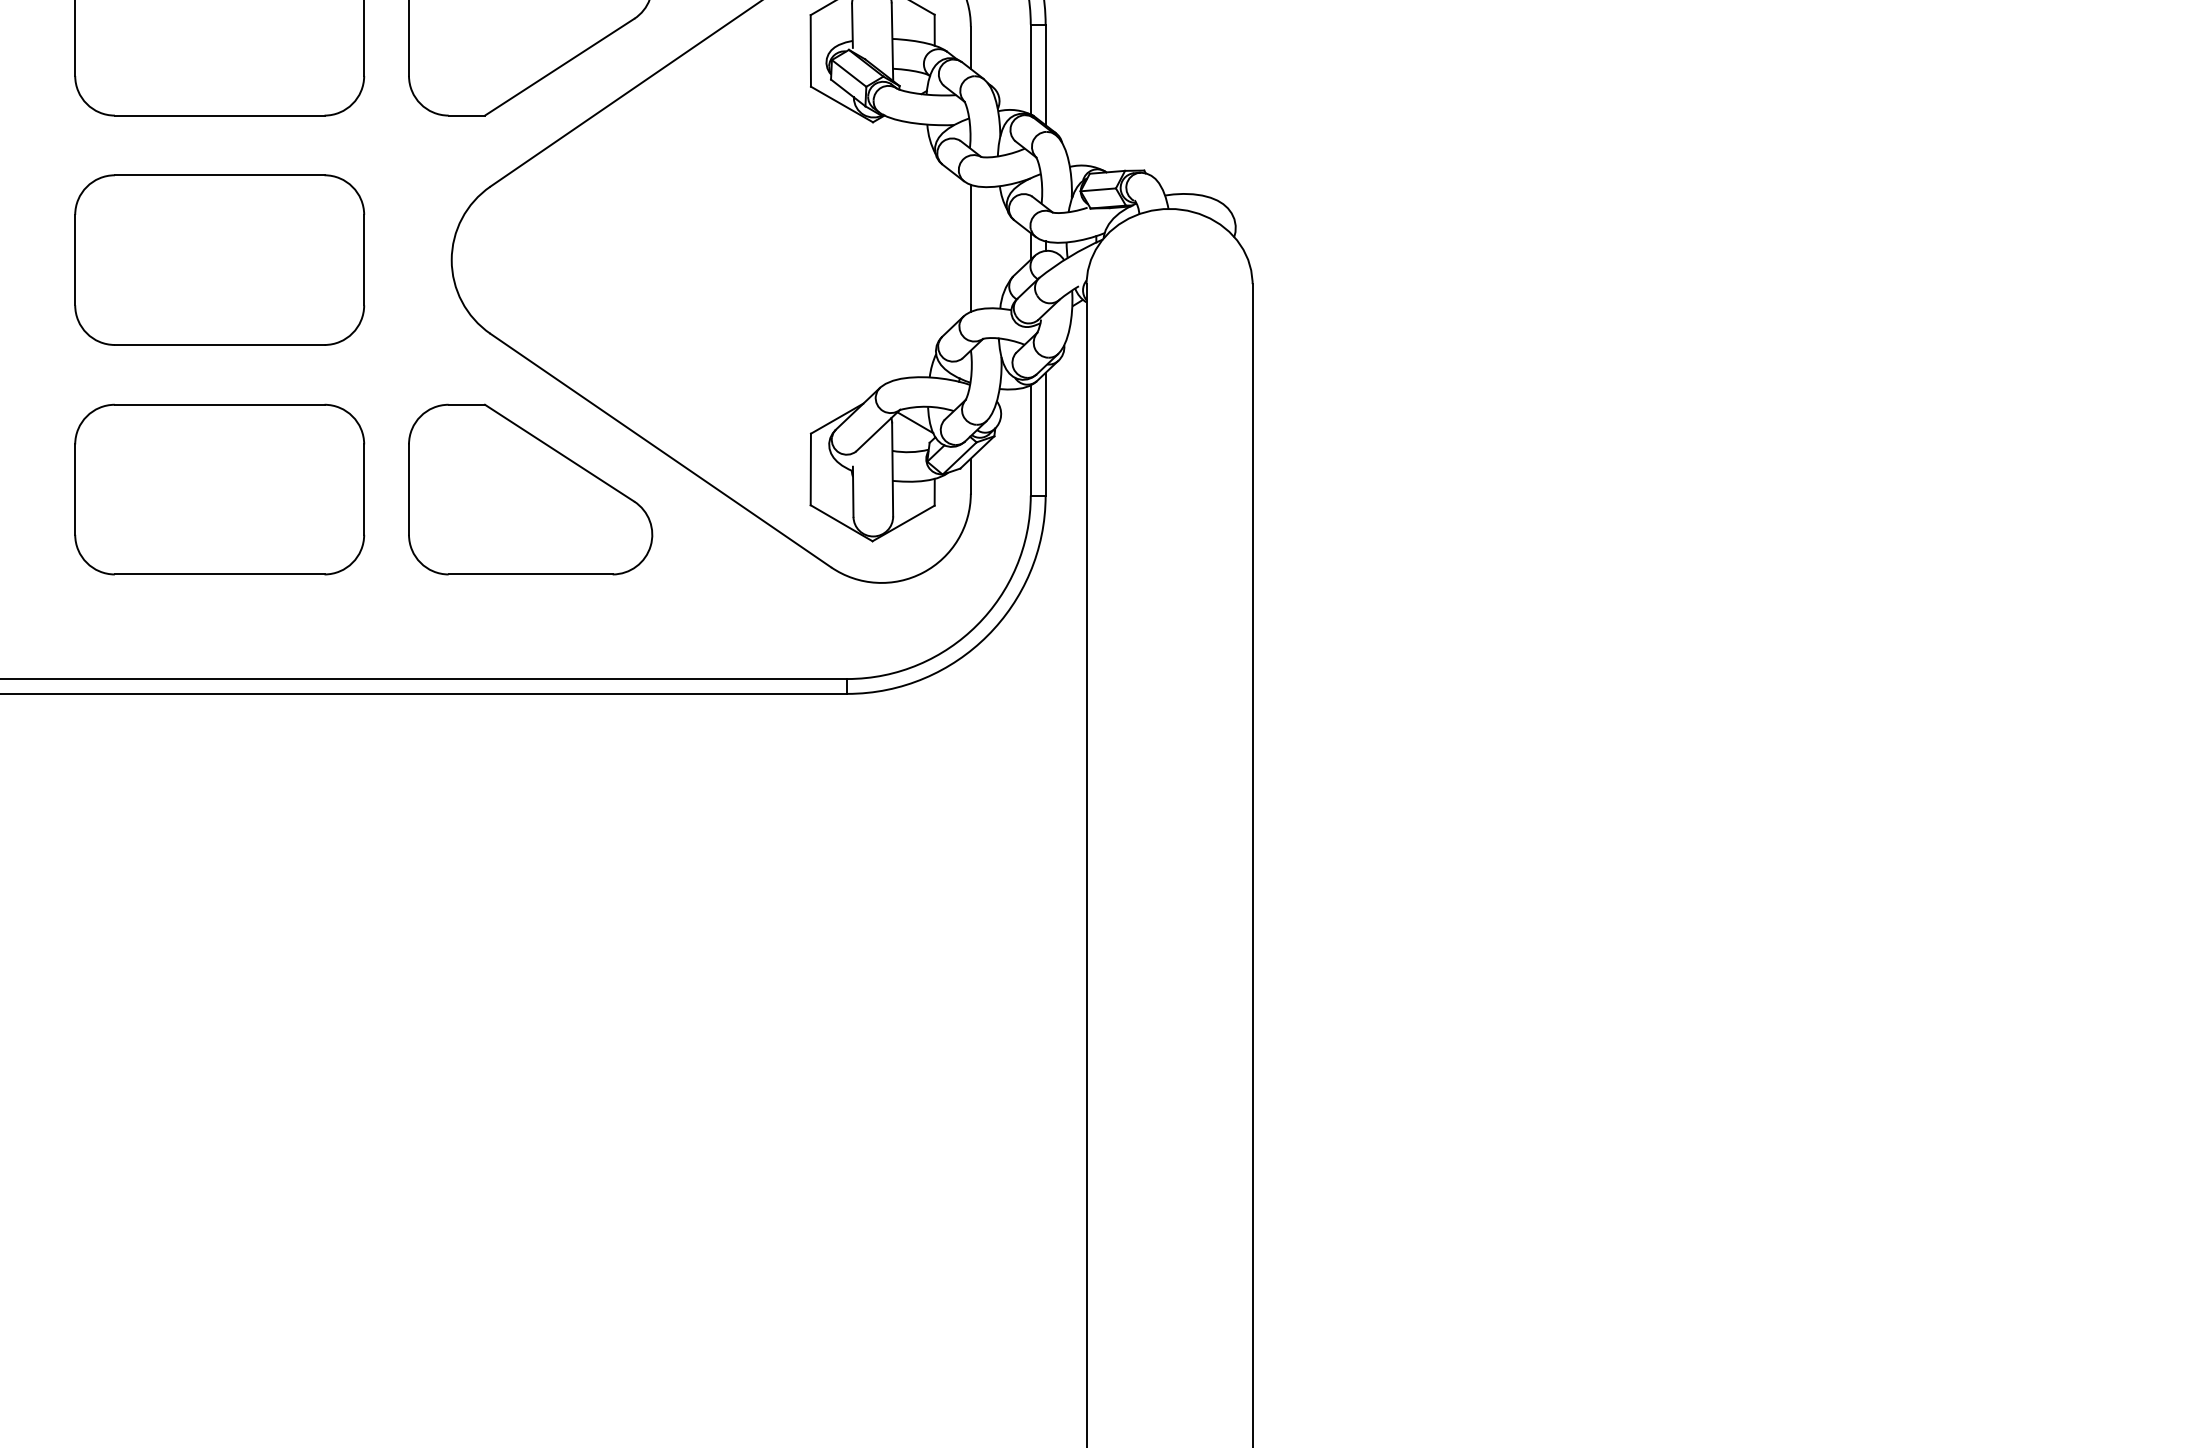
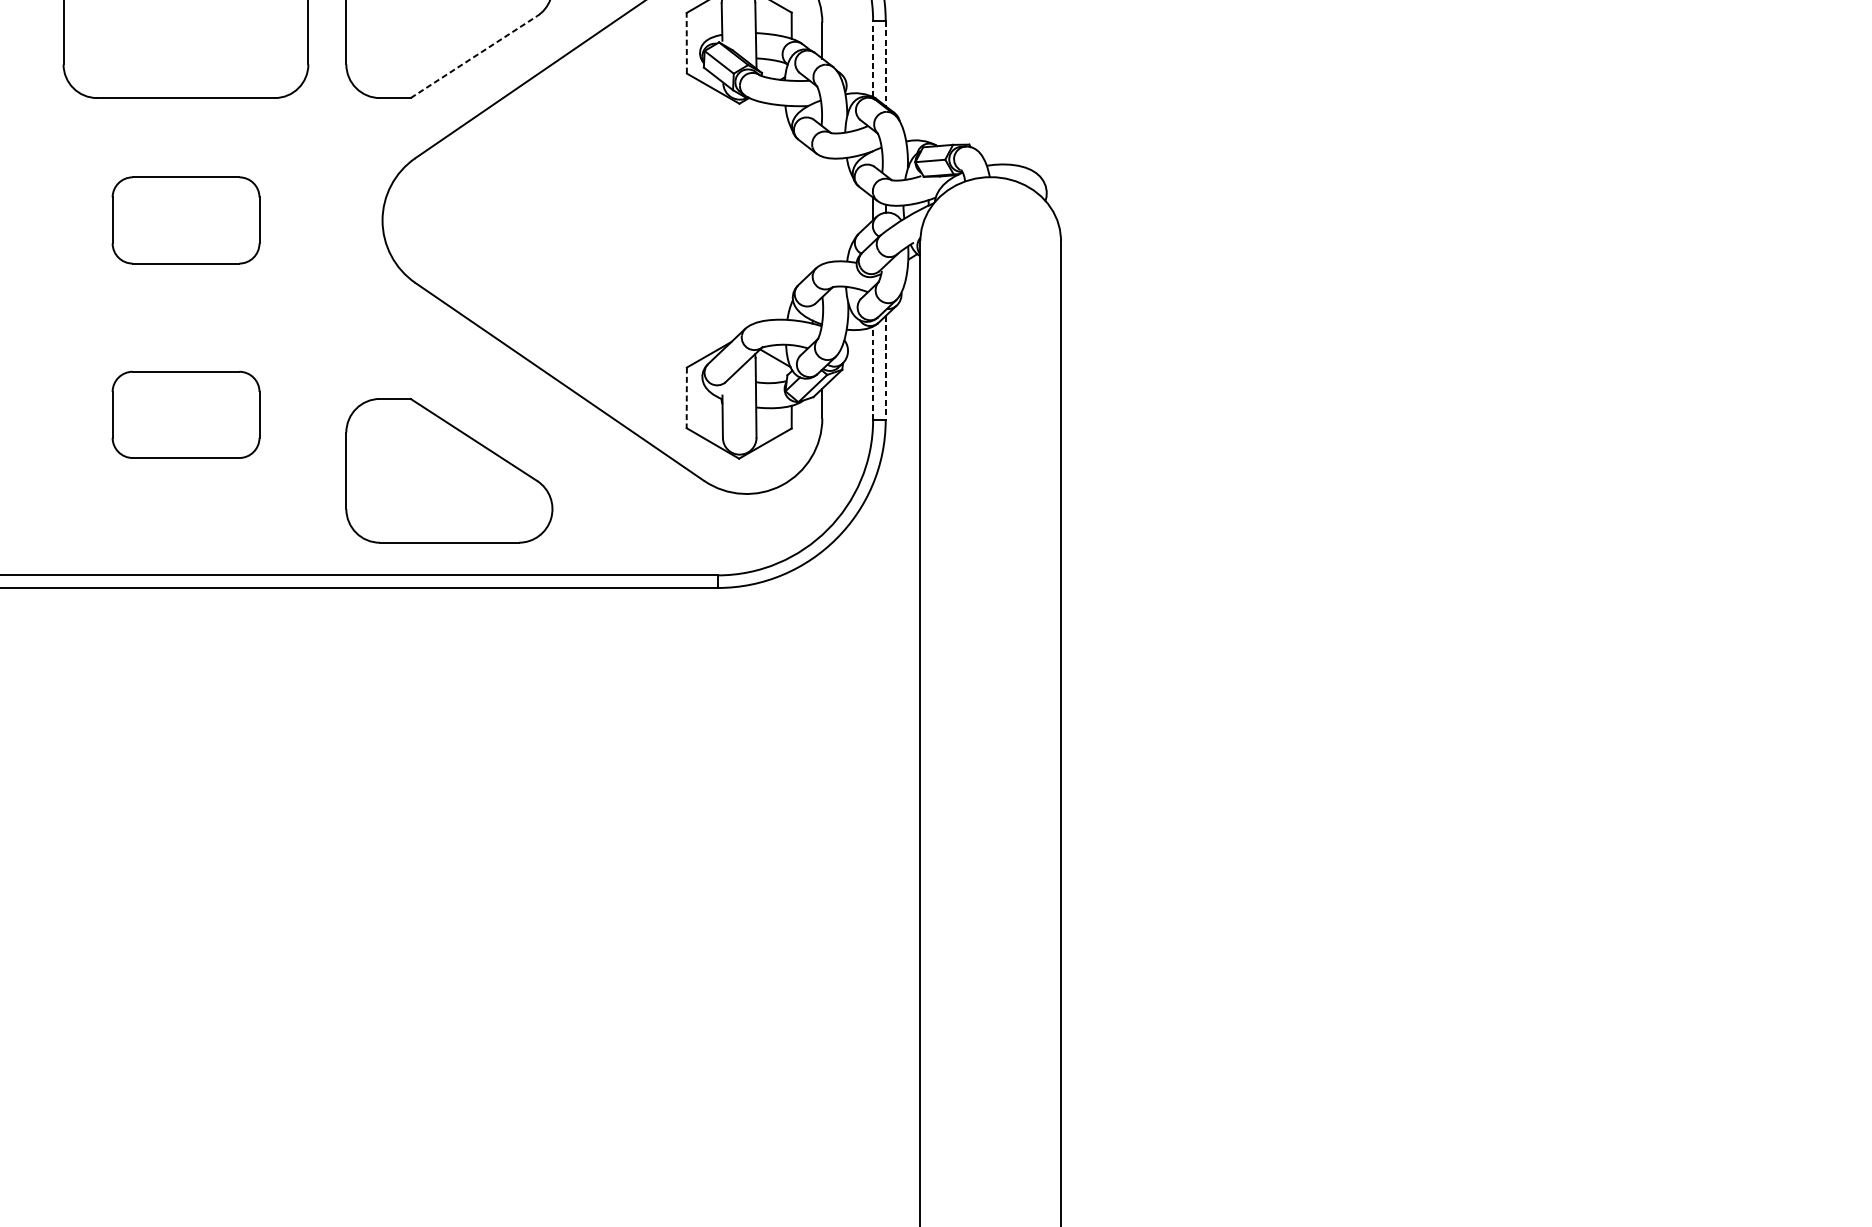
line: (810, 50) -> (686, 42), solid -> dashed
line: (559, 67) -> (473, 57), solid -> dashed
line: (1030, 69) -> (872, 59), solid -> dashed
line: (1045, 75) -> (885, 64), solid -> dashed
line: (970, 247) -> (822, 209), removed
part: (219, 259) -> (185, 219), size x0.6
line: (1045, 434) -> (885, 368), solid -> dashed
line: (1030, 439) -> (872, 372), solid -> dashed
line: (810, 469) -> (686, 397), solid -> dashed
part: (219, 489) -> (185, 414), size x0.6
part: (530, 489) -> (449, 470), moved

